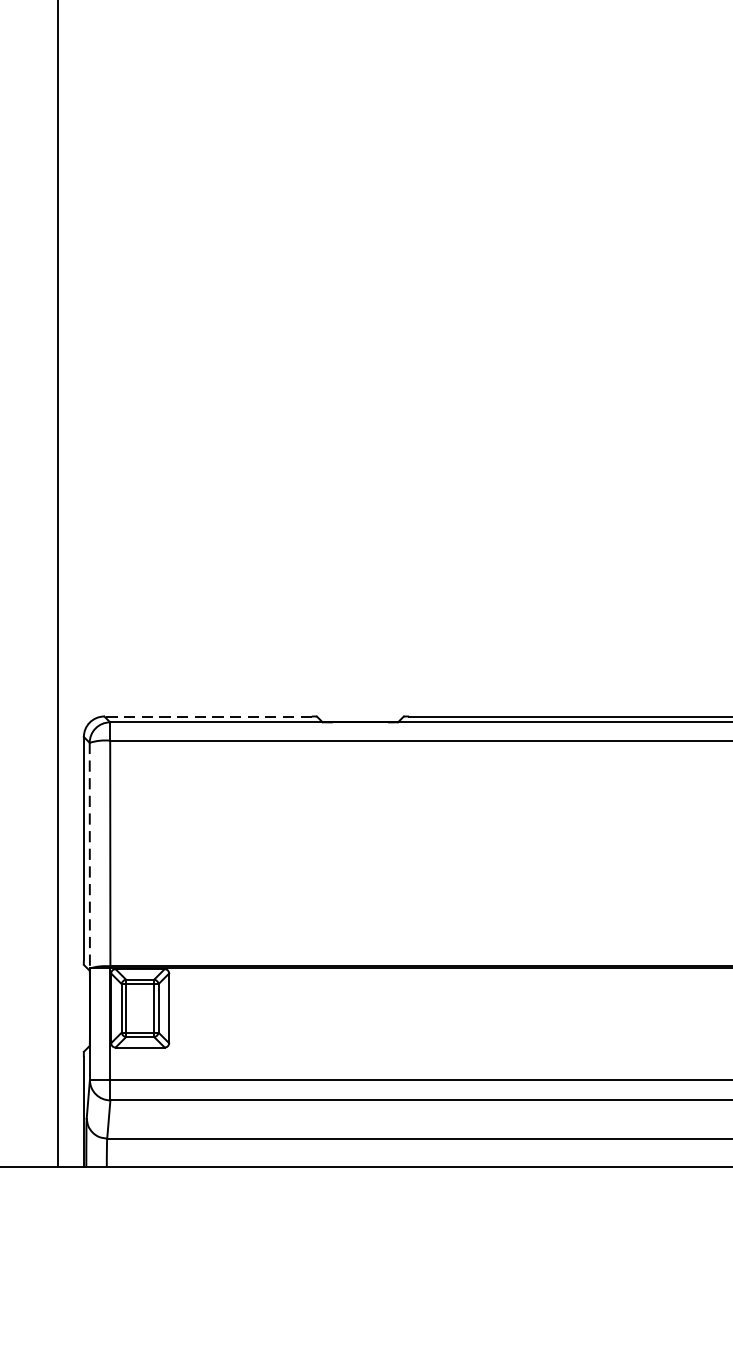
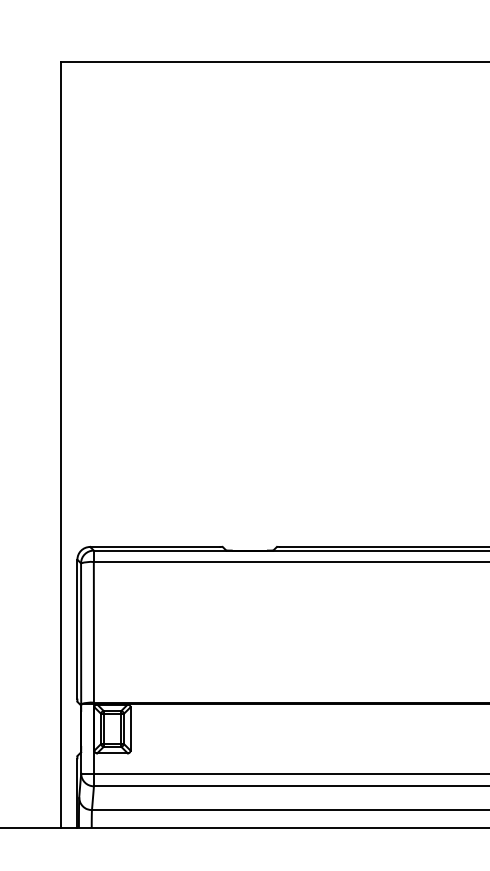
line: (207, 715) -> (154, 546), dashed -> solid
line: (90, 856) -> (81, 634), dashed -> solid

